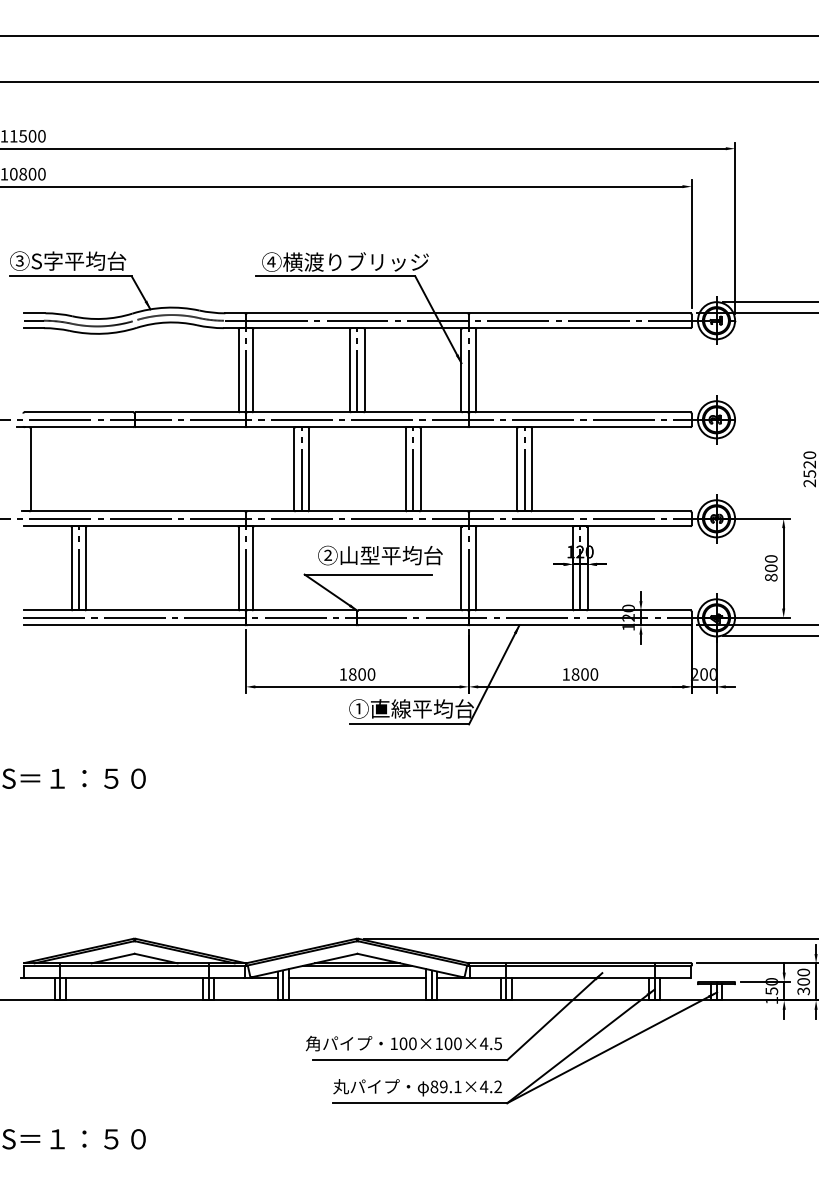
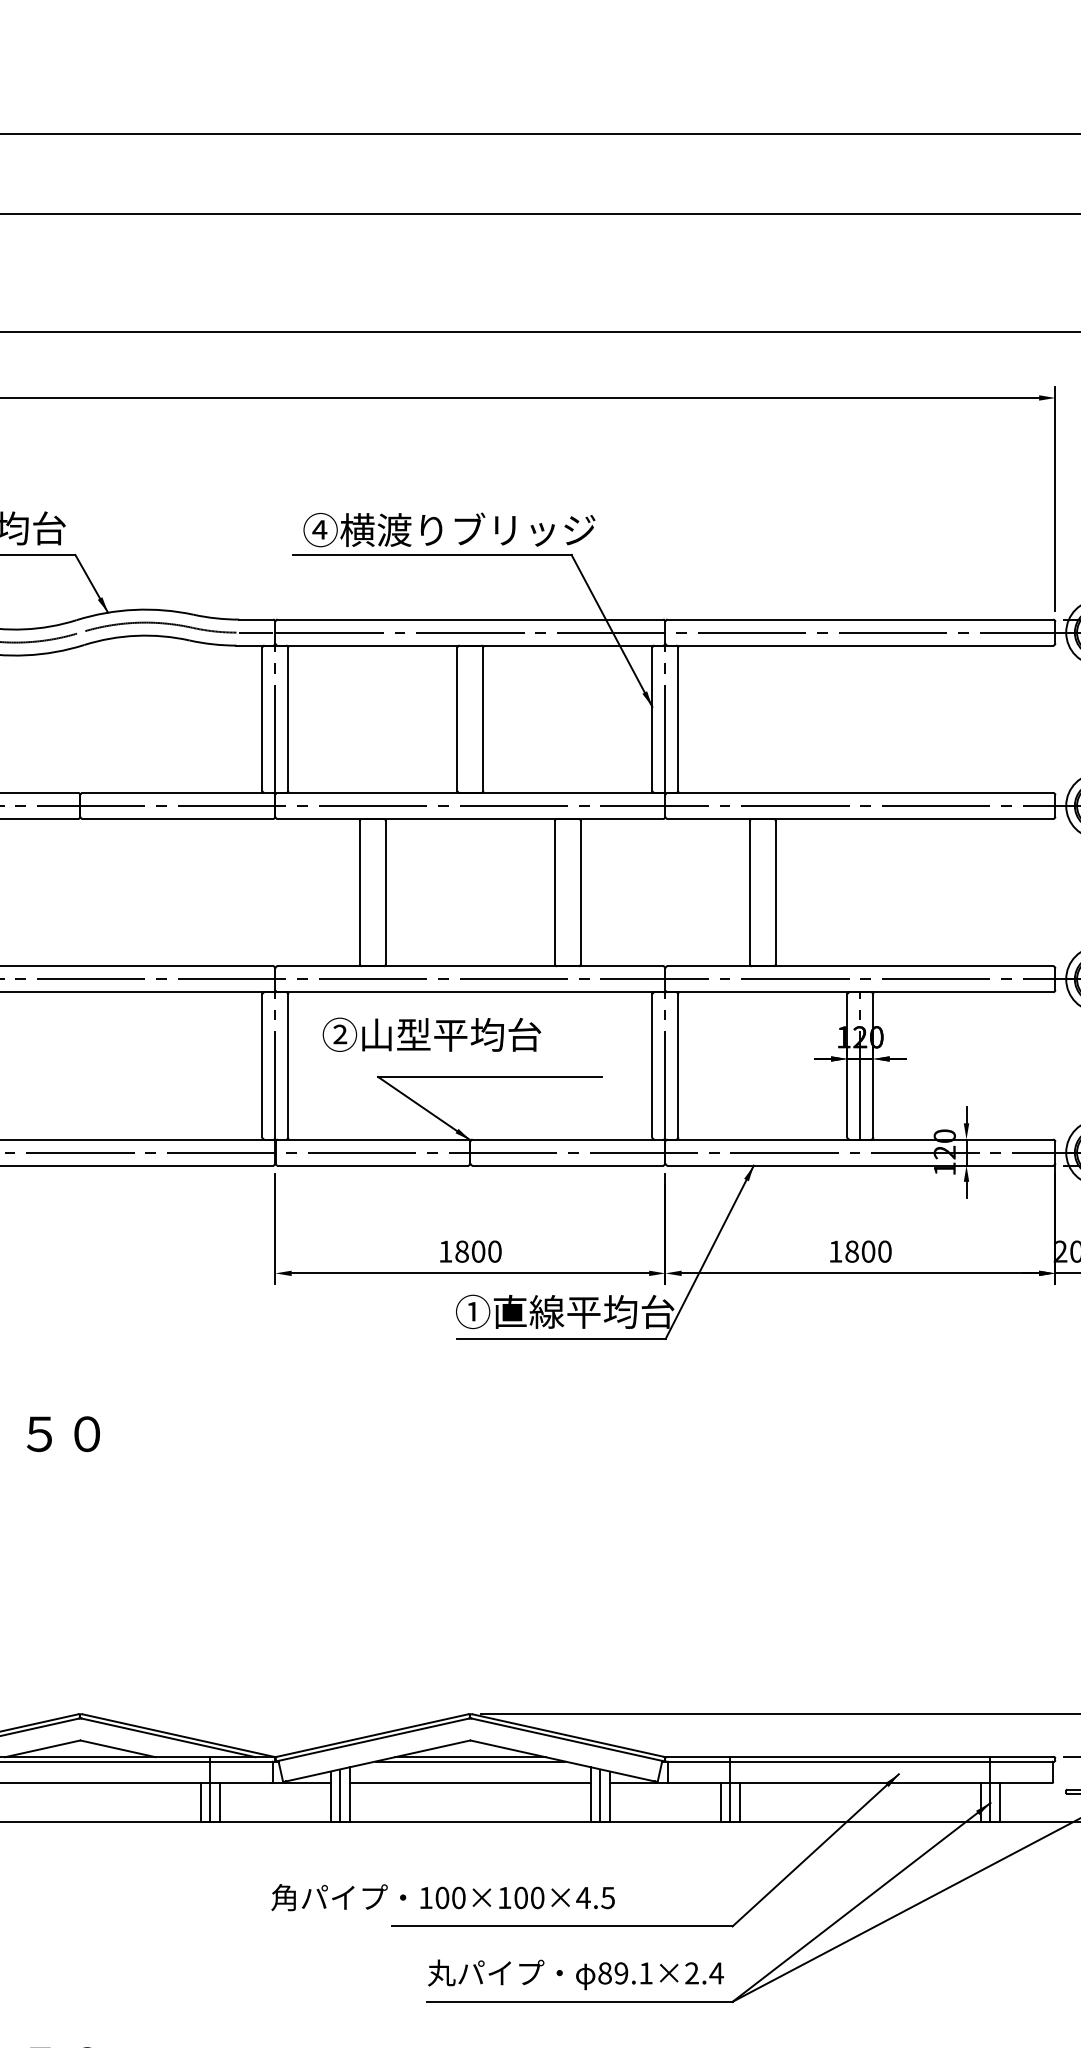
line: (357, 370) -> (470, 719), removed
line: (301, 469) -> (372, 892), removed
line: (413, 469) -> (568, 892), removed
line: (524, 469) -> (762, 892), removed
text: (380, 555) -> (431, 1034), moved
text: (403, 1043) -> (442, 1897), moved
text: (490, 1086) -> (703, 1972), 89.1×4.2 -> 89.1×2.4

